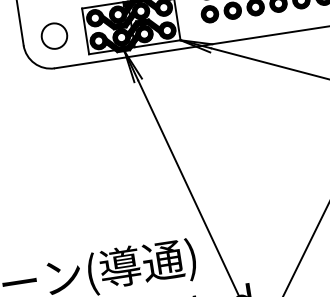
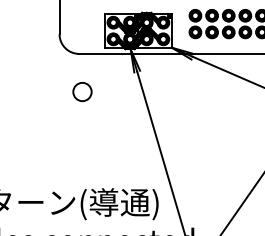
circle: (54, 36) -> (82, 92), moved

